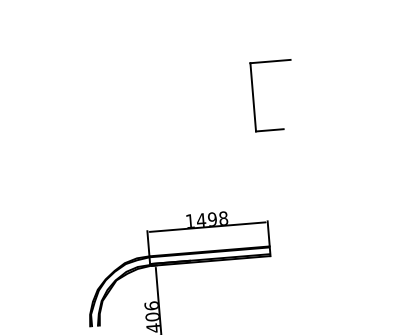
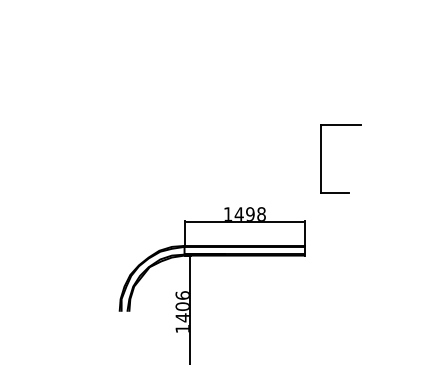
part: (253, 96) -> (321, 158), moved

